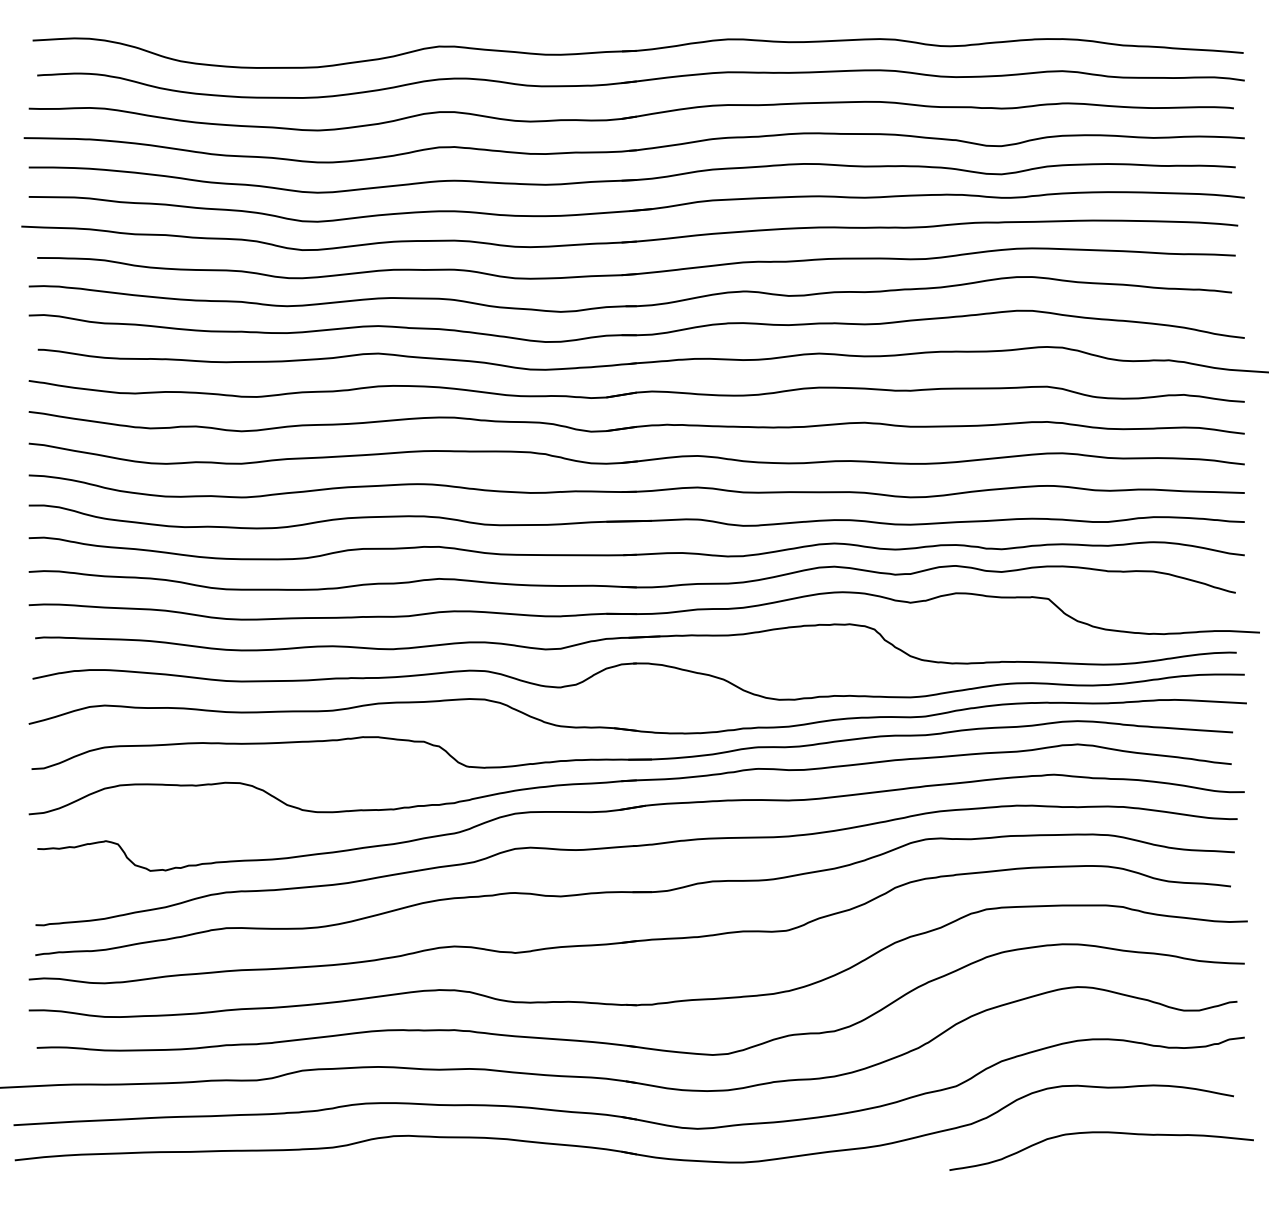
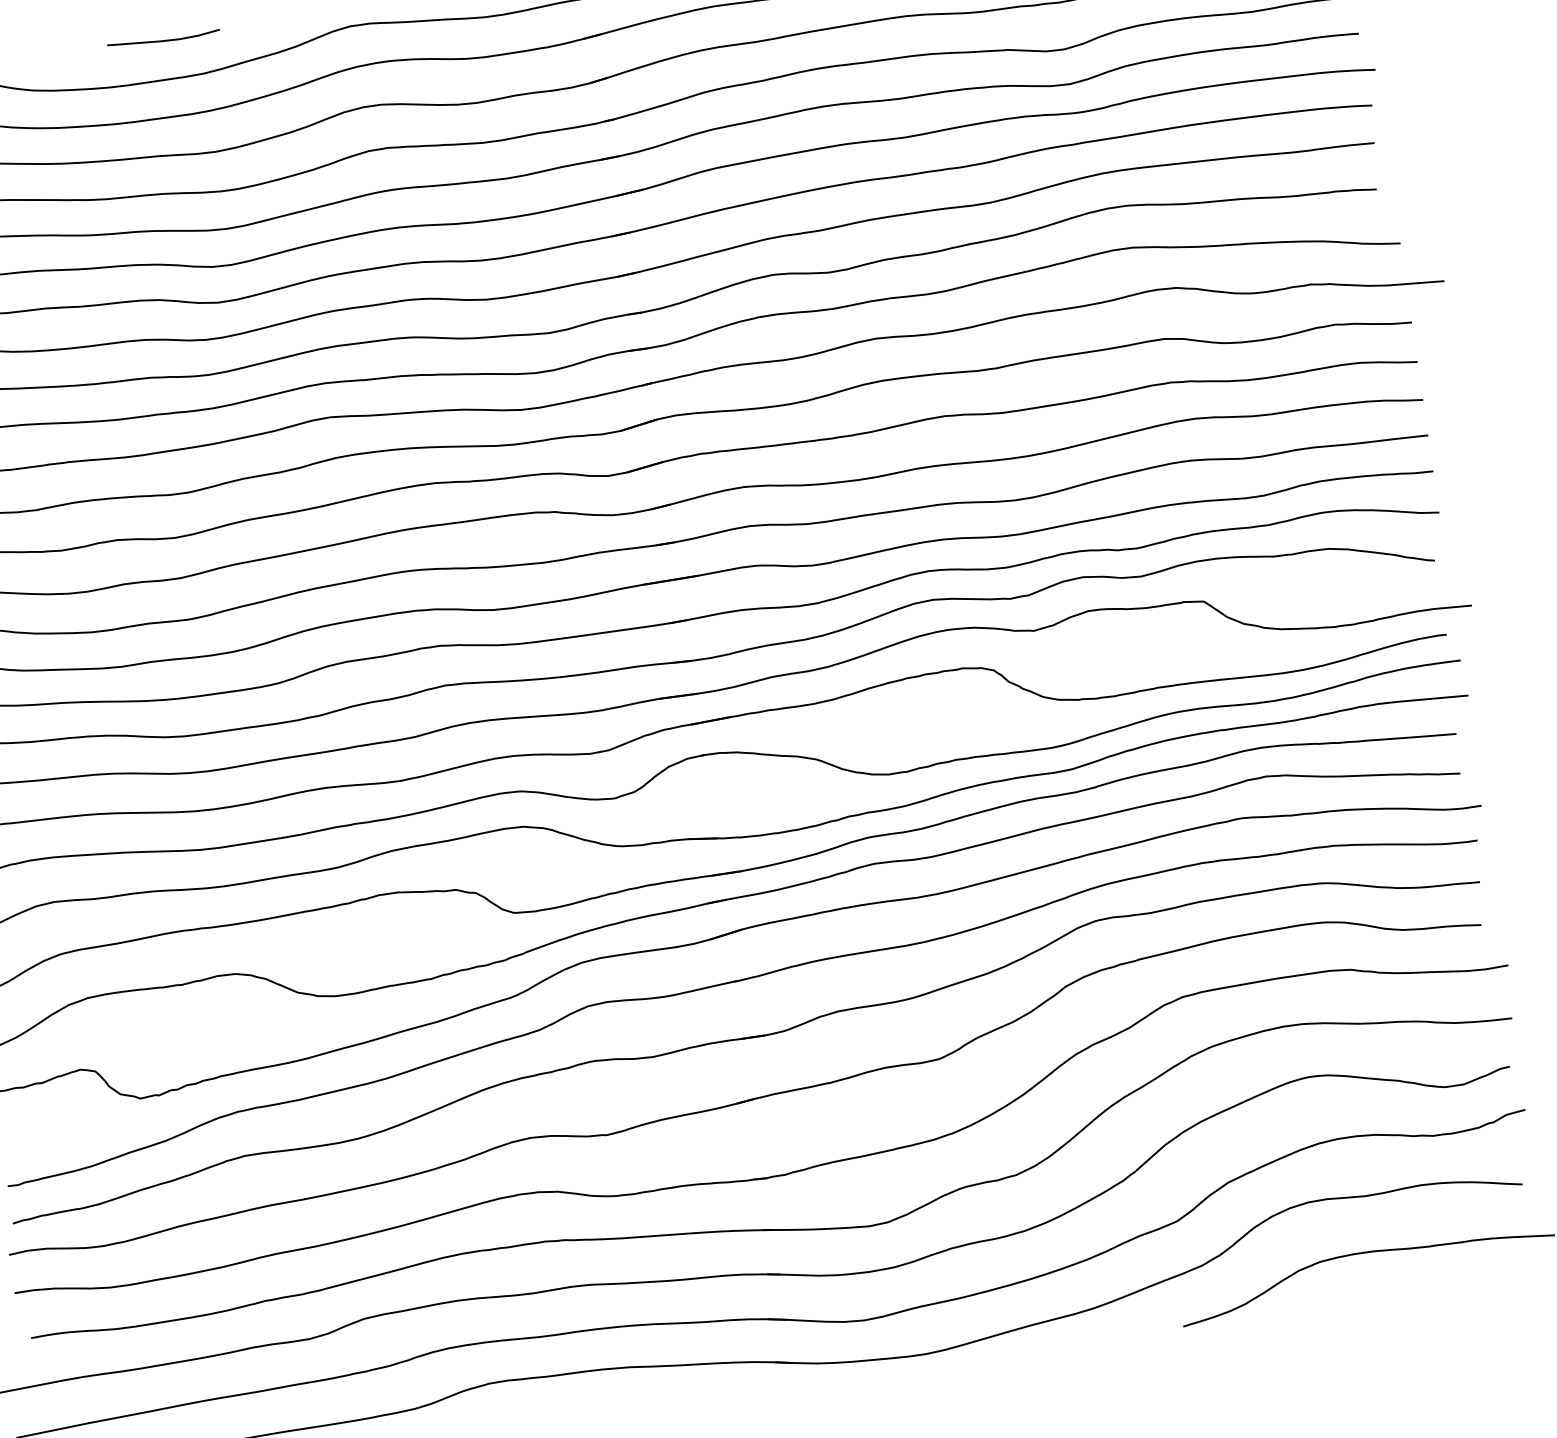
line: (289, 36) -> (163, 40), added

